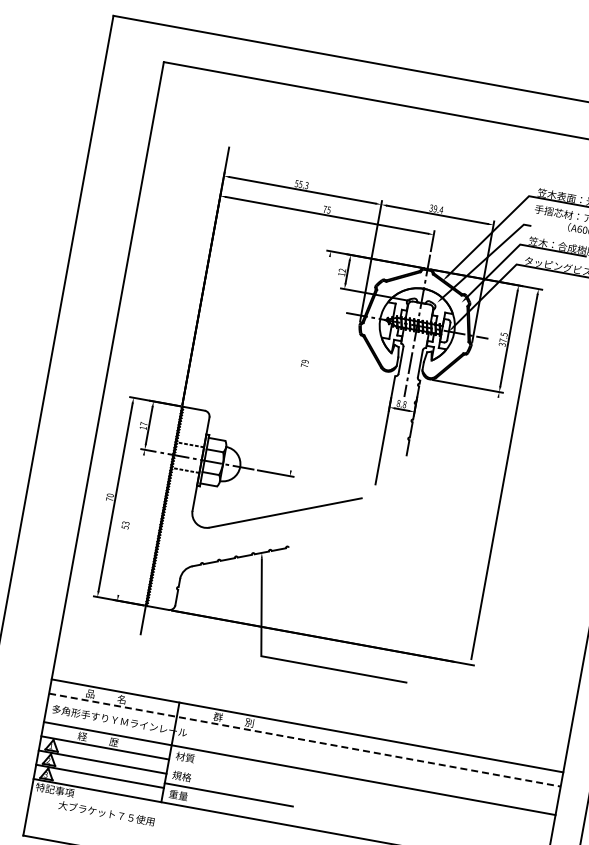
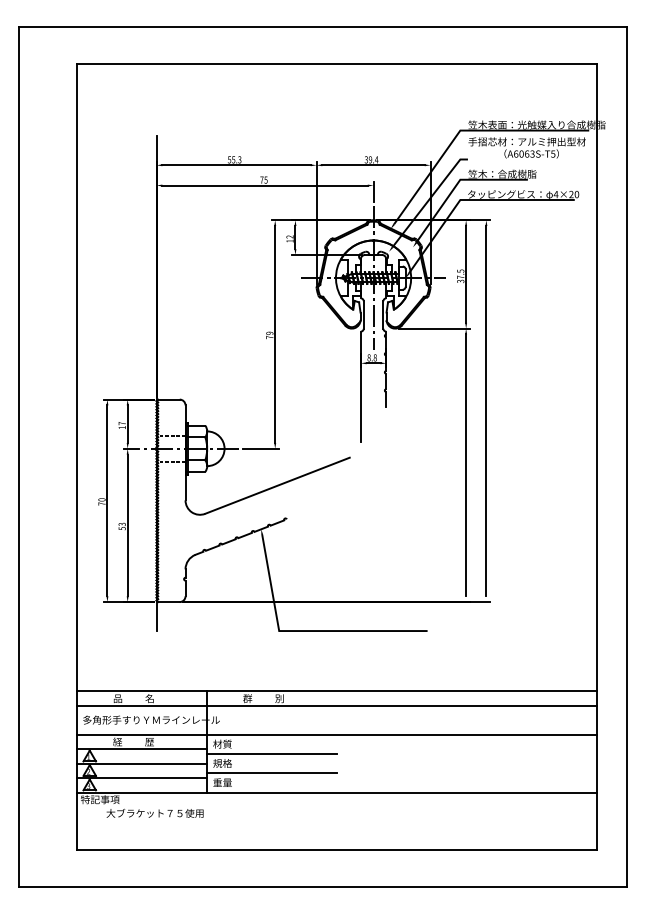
line: (310, 363) -> (275, 334), added
line: (130, 525) -> (127, 525), added
line: (475, 526) -> (466, 465), added
line: (305, 739) -> (337, 705), dashed -> solid
line: (231, 776) -> (271, 754), added

